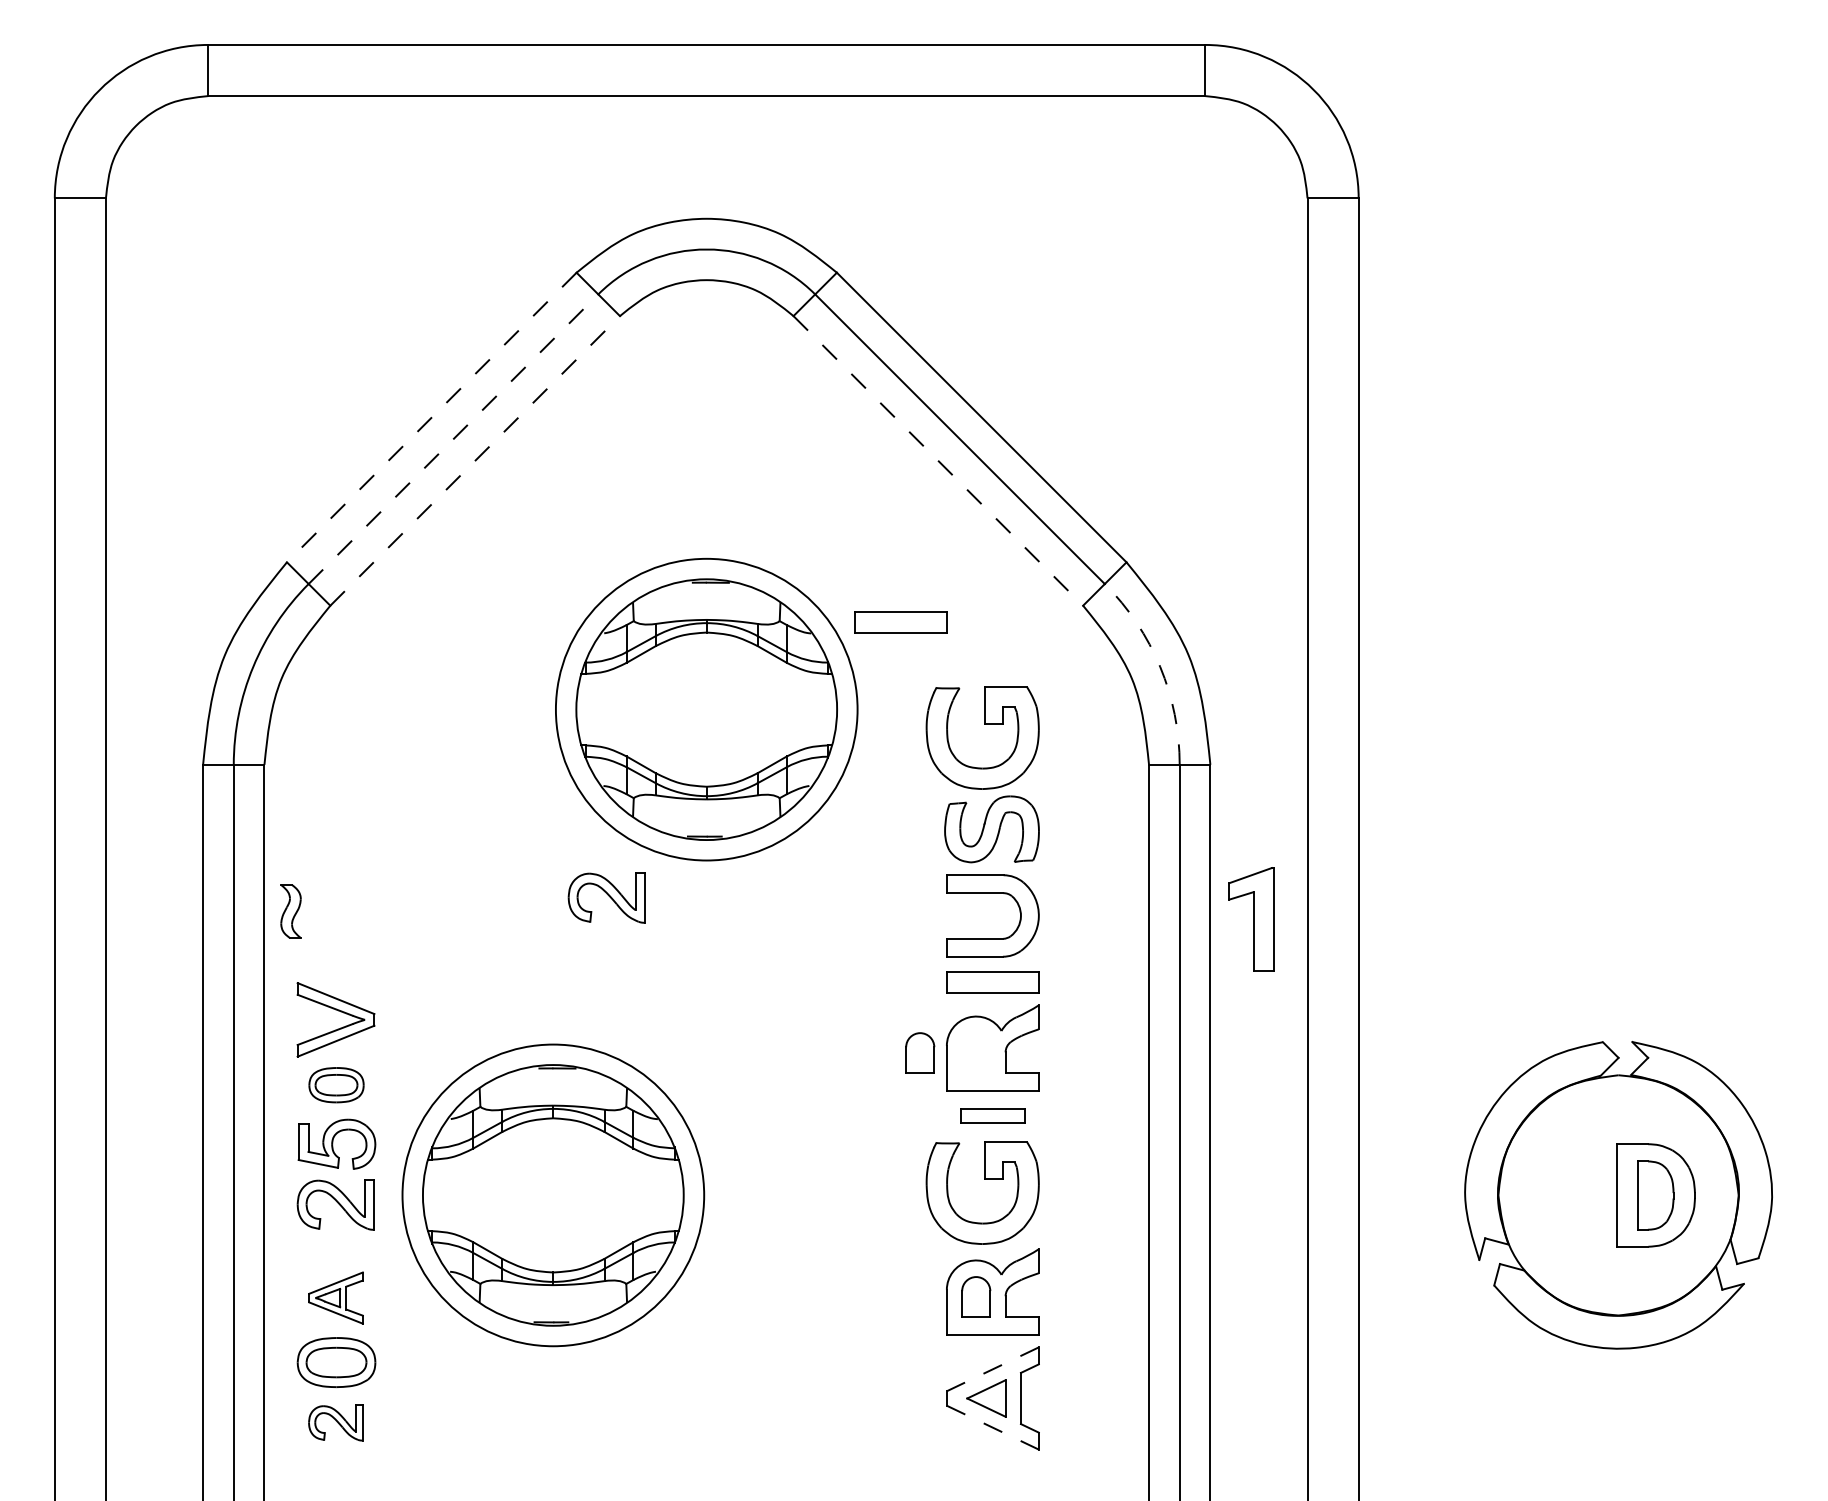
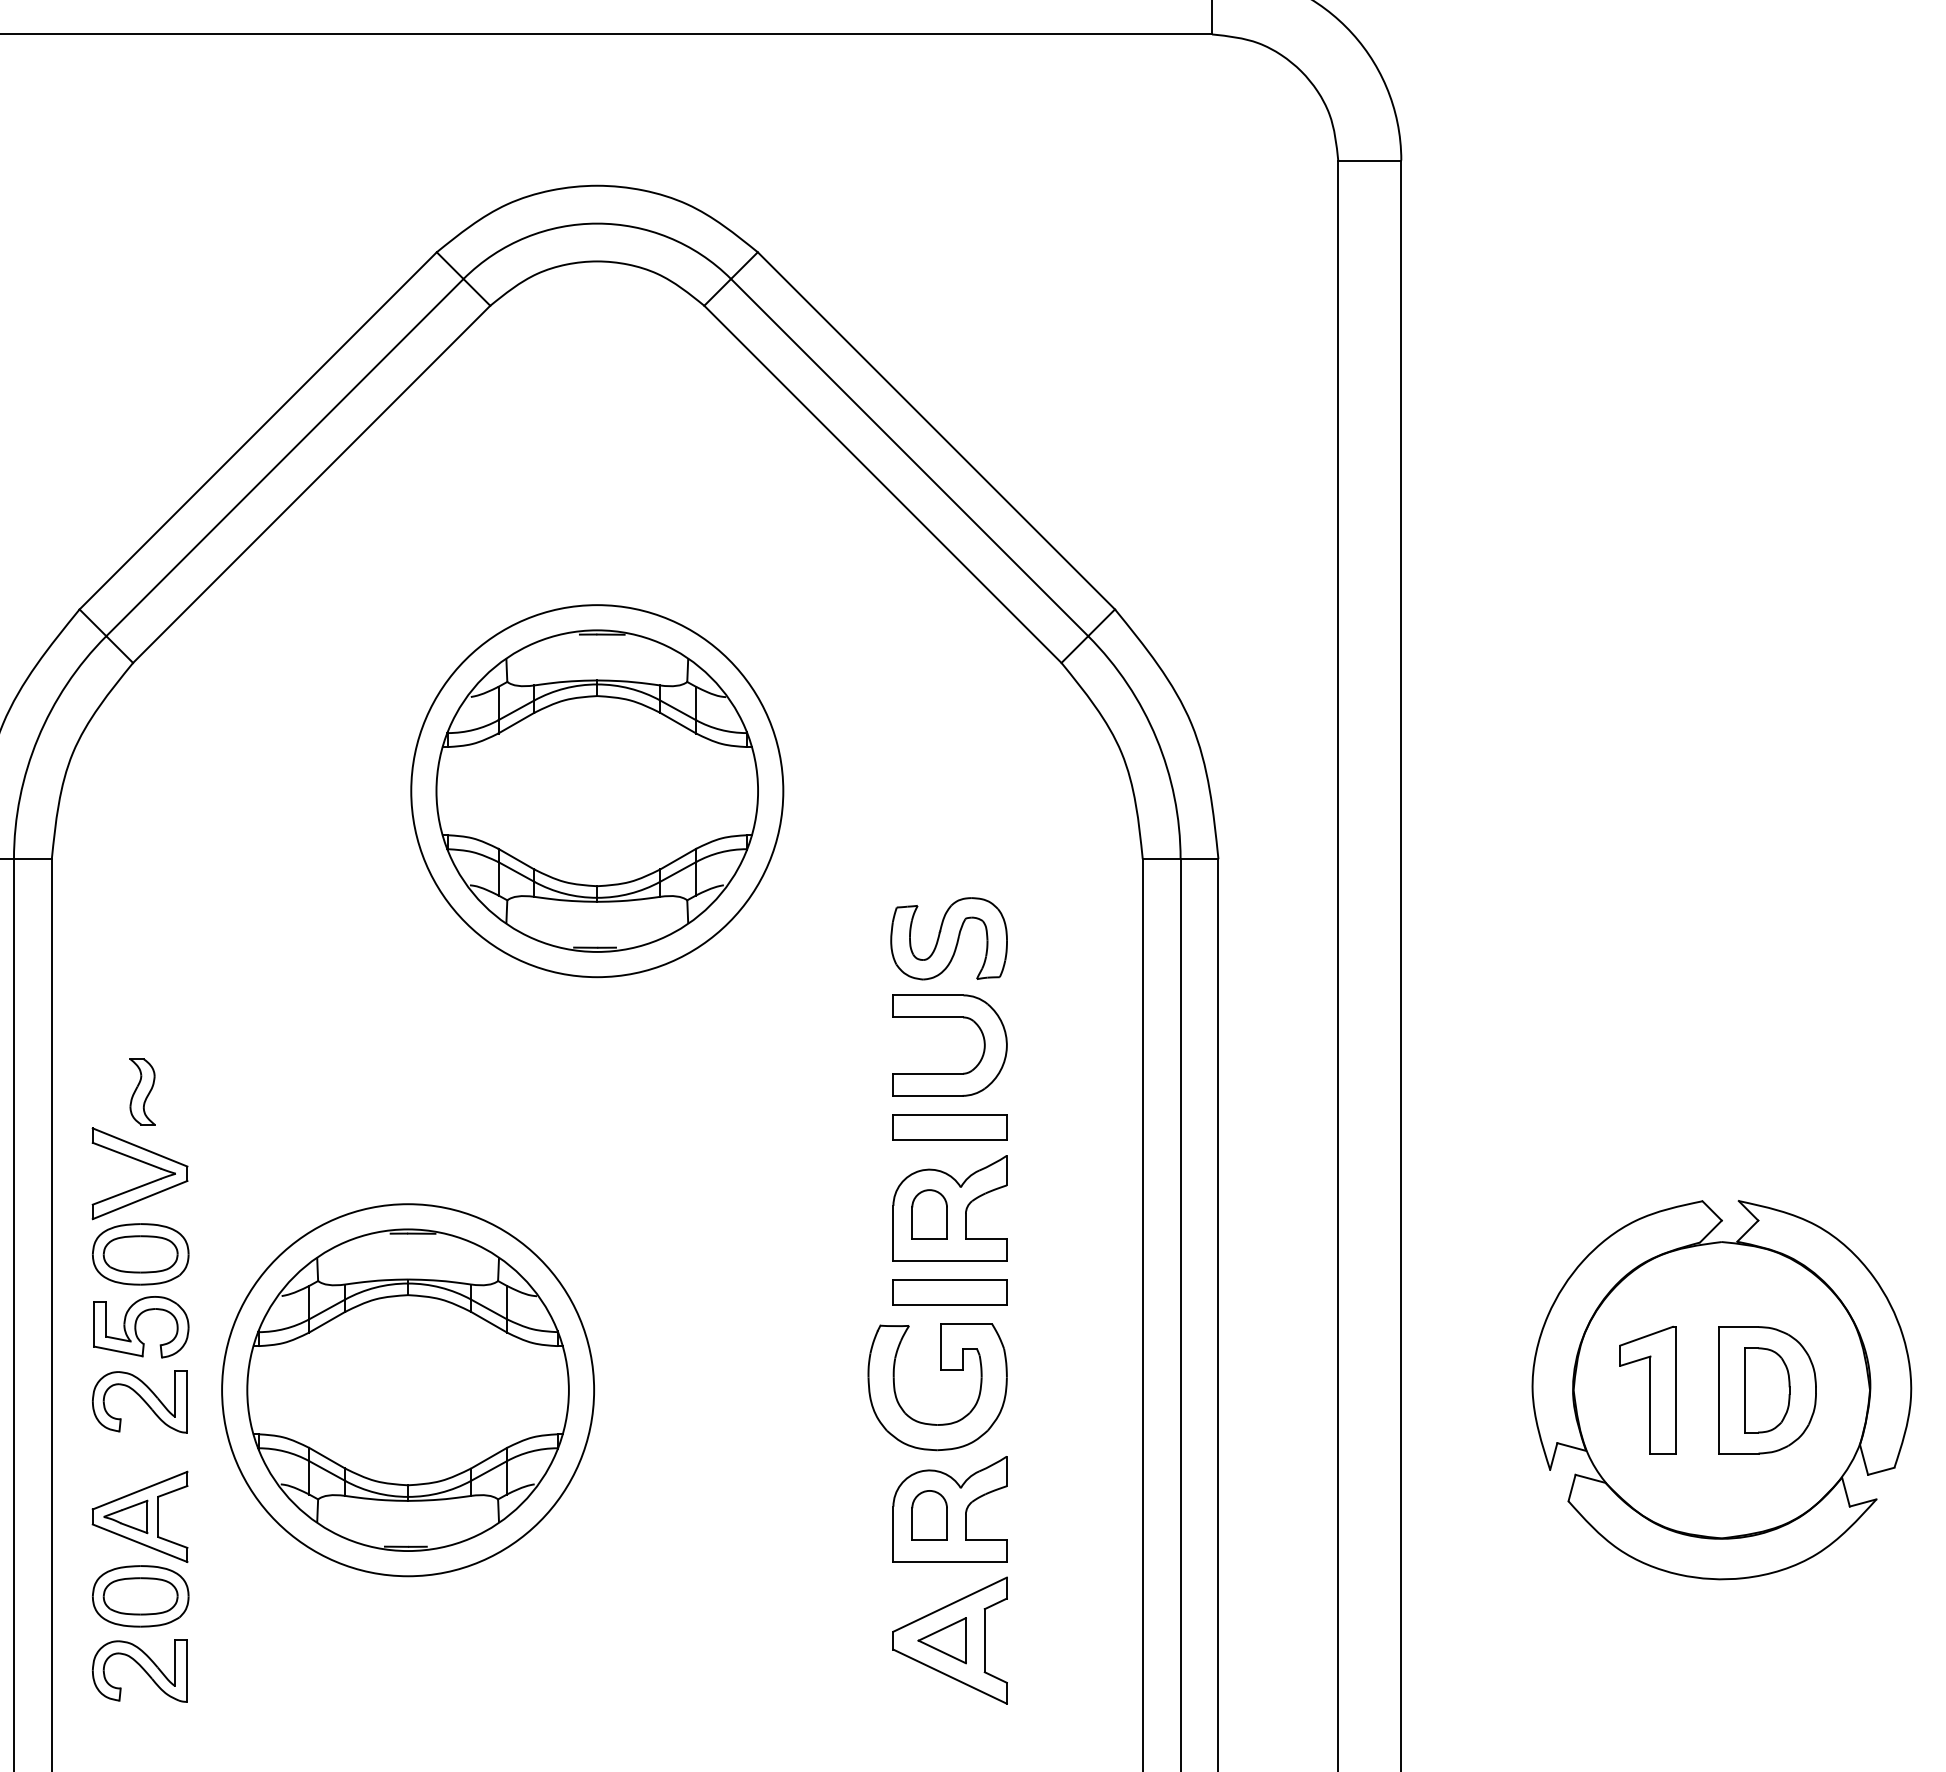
line: (431, 417) -> (257, 430), dashed -> solid
line: (453, 439) -> (284, 457), dashed -> solid
line: (475, 460) -> (312, 483), dashed -> solid
line: (938, 460) -> (883, 483), dashed -> solid
part: (900, 622) -> (836, 683), removed
arc: (1160, 666) -> (1156, 737), dashed -> solid
part: (984, 724) -> (939, 809), removed
part: (606, 897) -> (473, 1022), removed
part: (290, 911) -> (141, 1091), moved
part: (1251, 919) -> (1647, 1390), moved
part: (920, 1052) -> (929, 1213), moved
part: (336, 1084) -> (140, 1253), size x1.43
part: (992, 1115) -> (949, 1291), size x1.43
part: (335, 1297) -> (139, 1516), size x1.43
line: (992, 1369) -> (949, 1604), dashed -> solid
part: (335, 1422) -> (139, 1670), size x1.43
line: (992, 1427) -> (949, 1676), dashed -> solid

